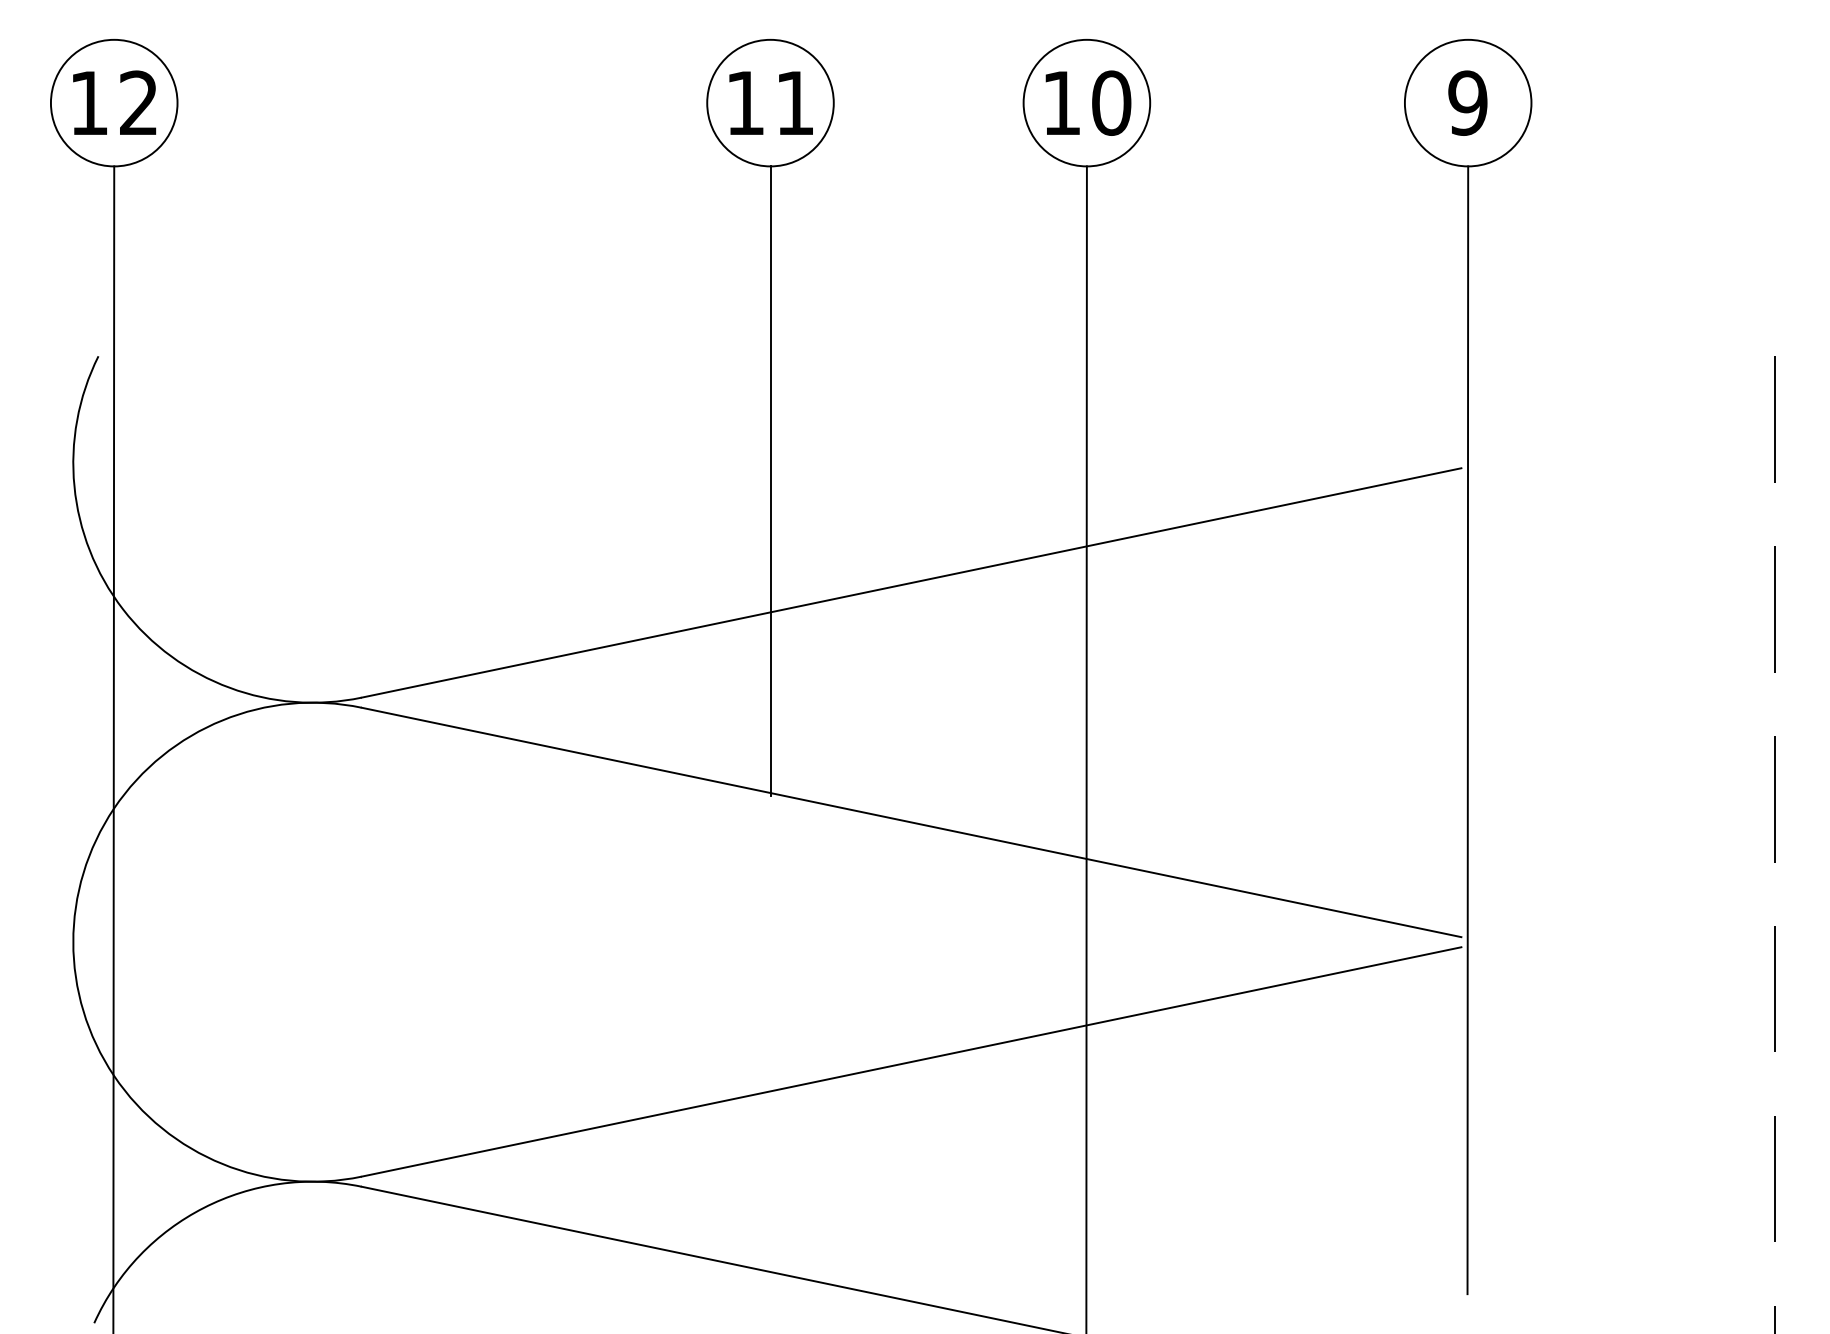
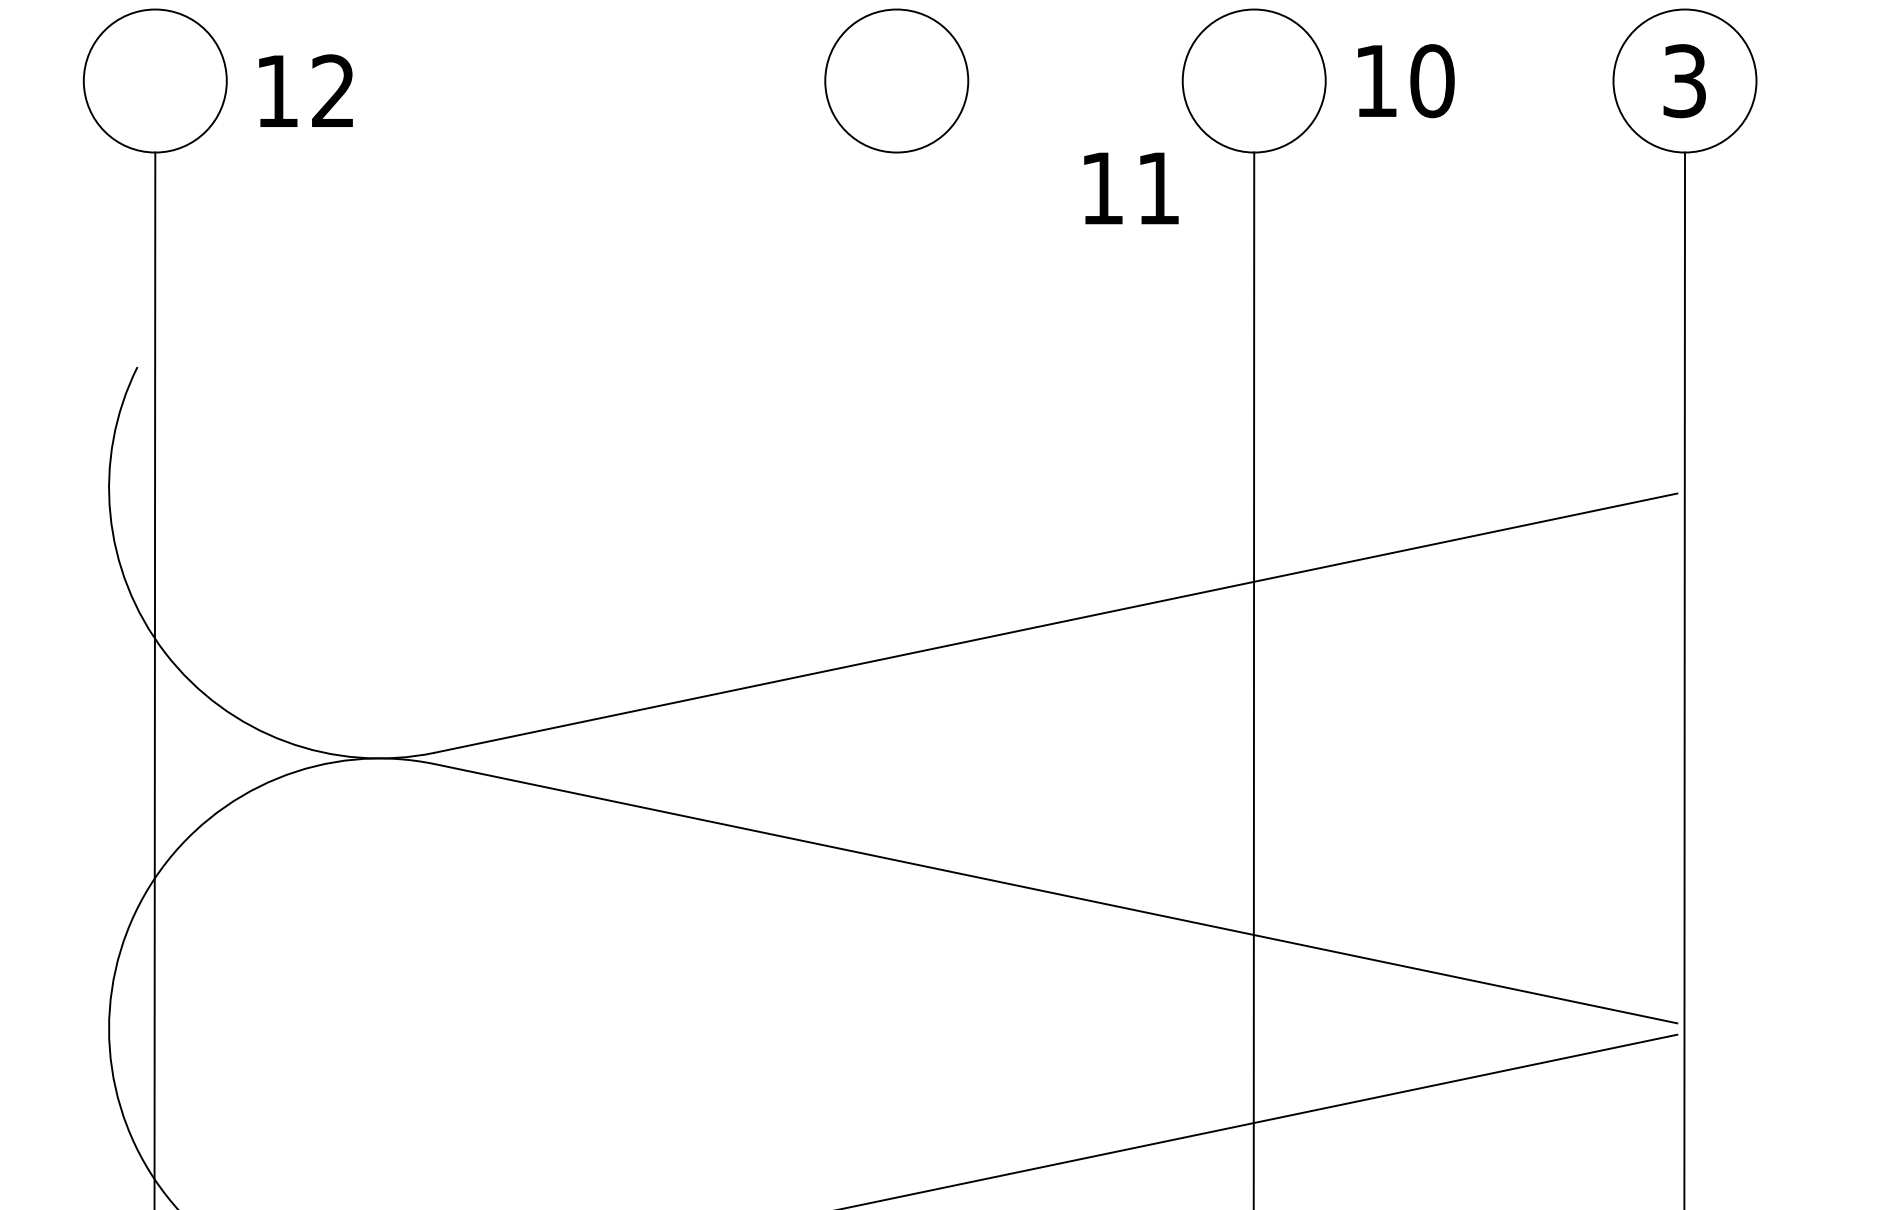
text: (114, 102) -> (305, 90), moved
text: (770, 102) -> (1130, 187), moved
text: (1088, 102) -> (1406, 80), moved
text: (1467, 102) -> (1684, 80), 9 -> 3
line: (770, 481) -> (896, 508), removed

